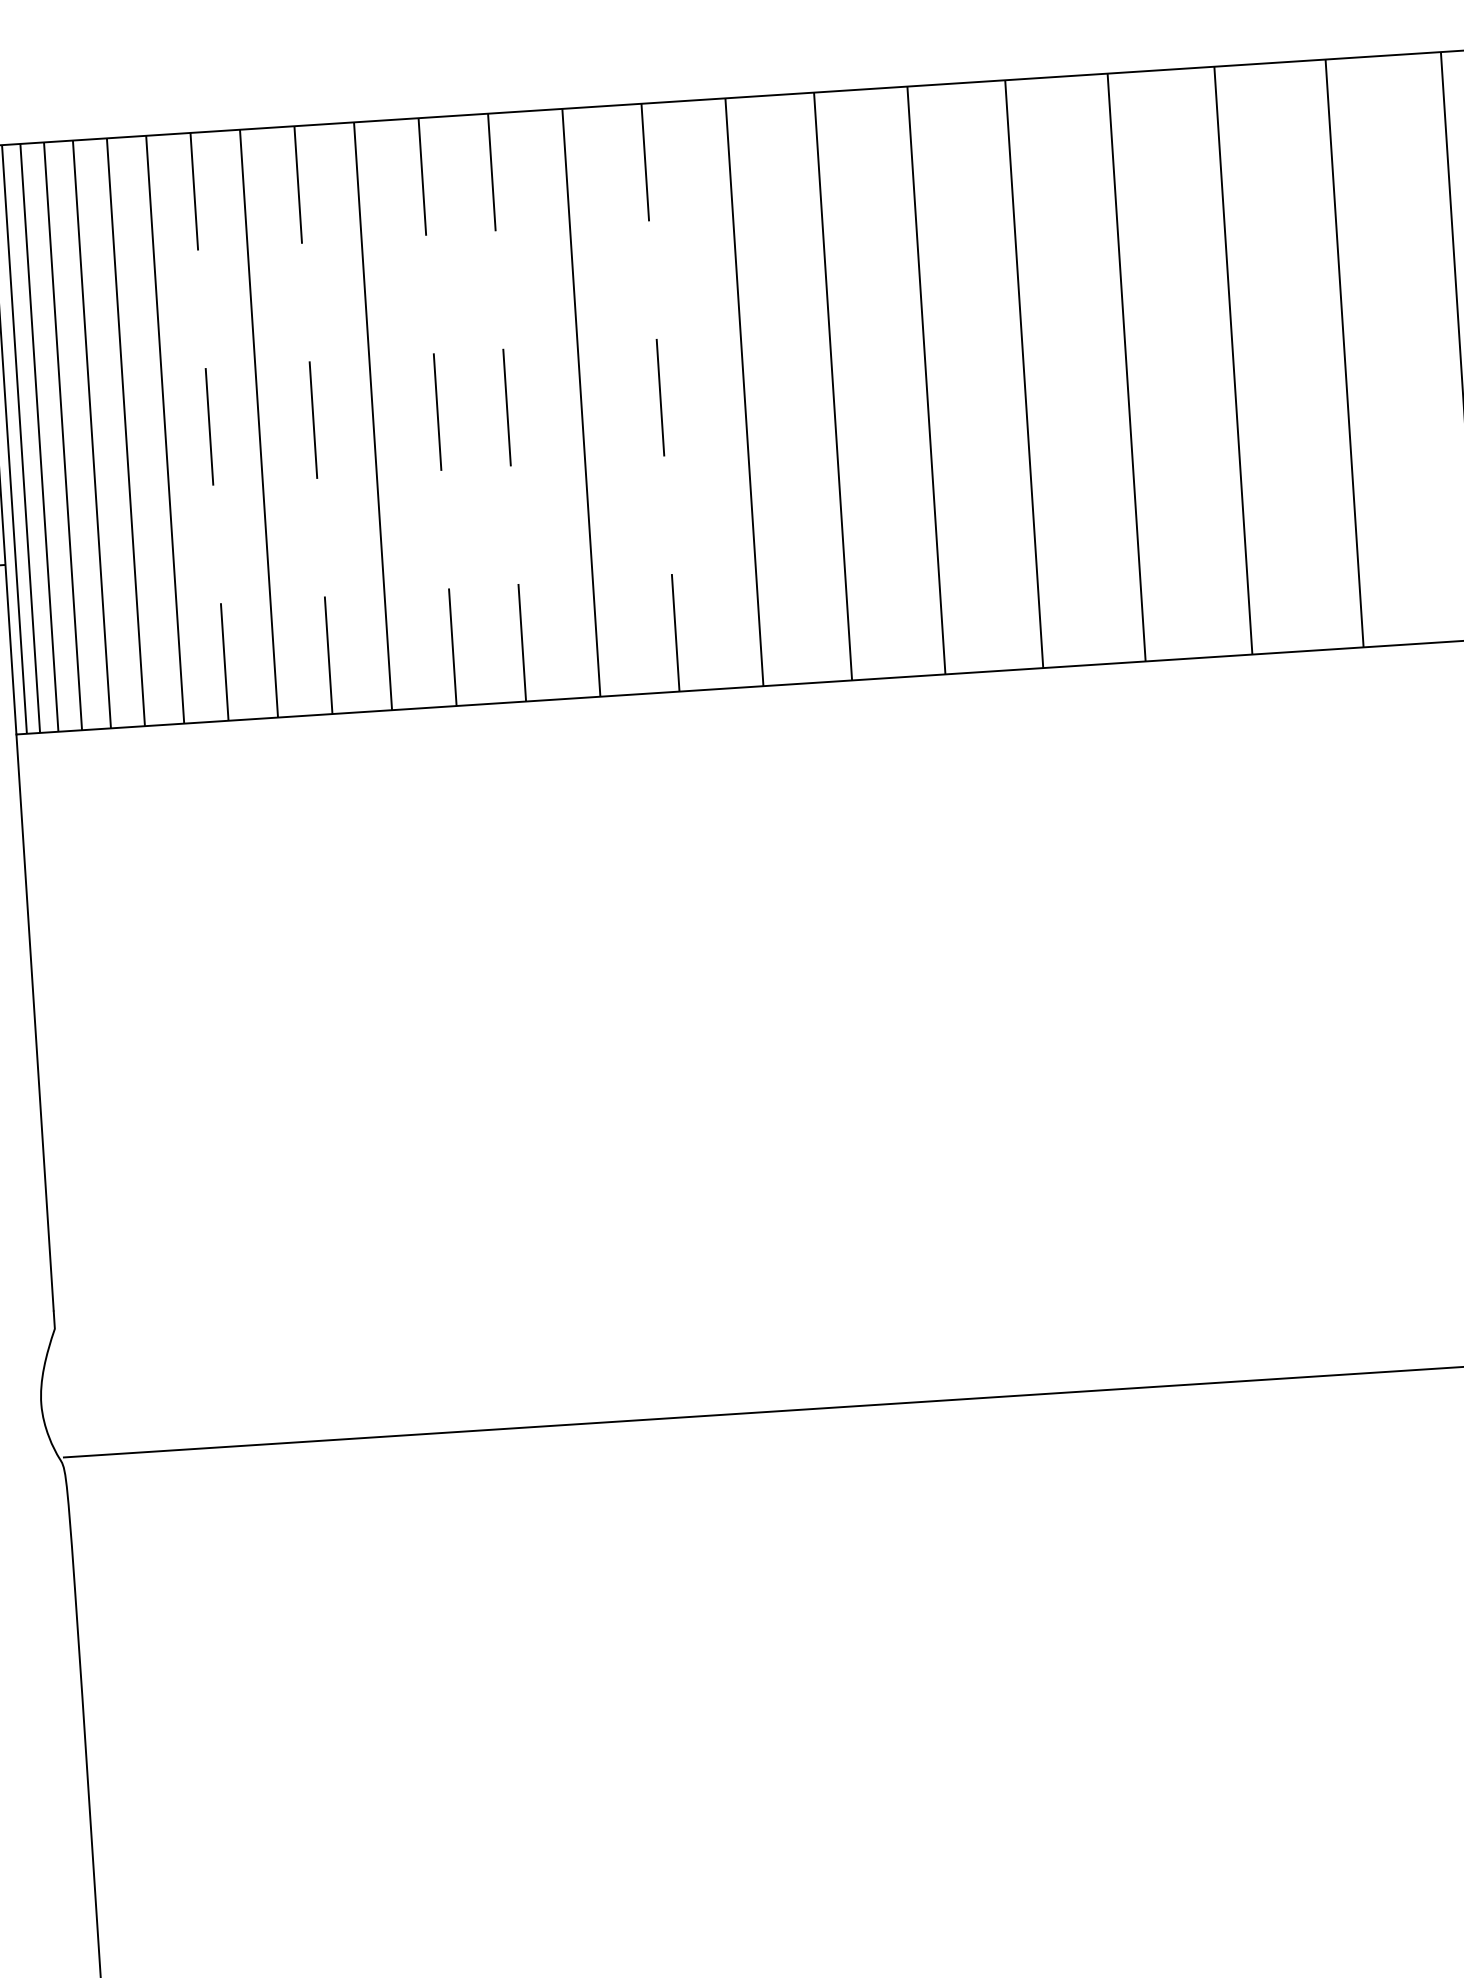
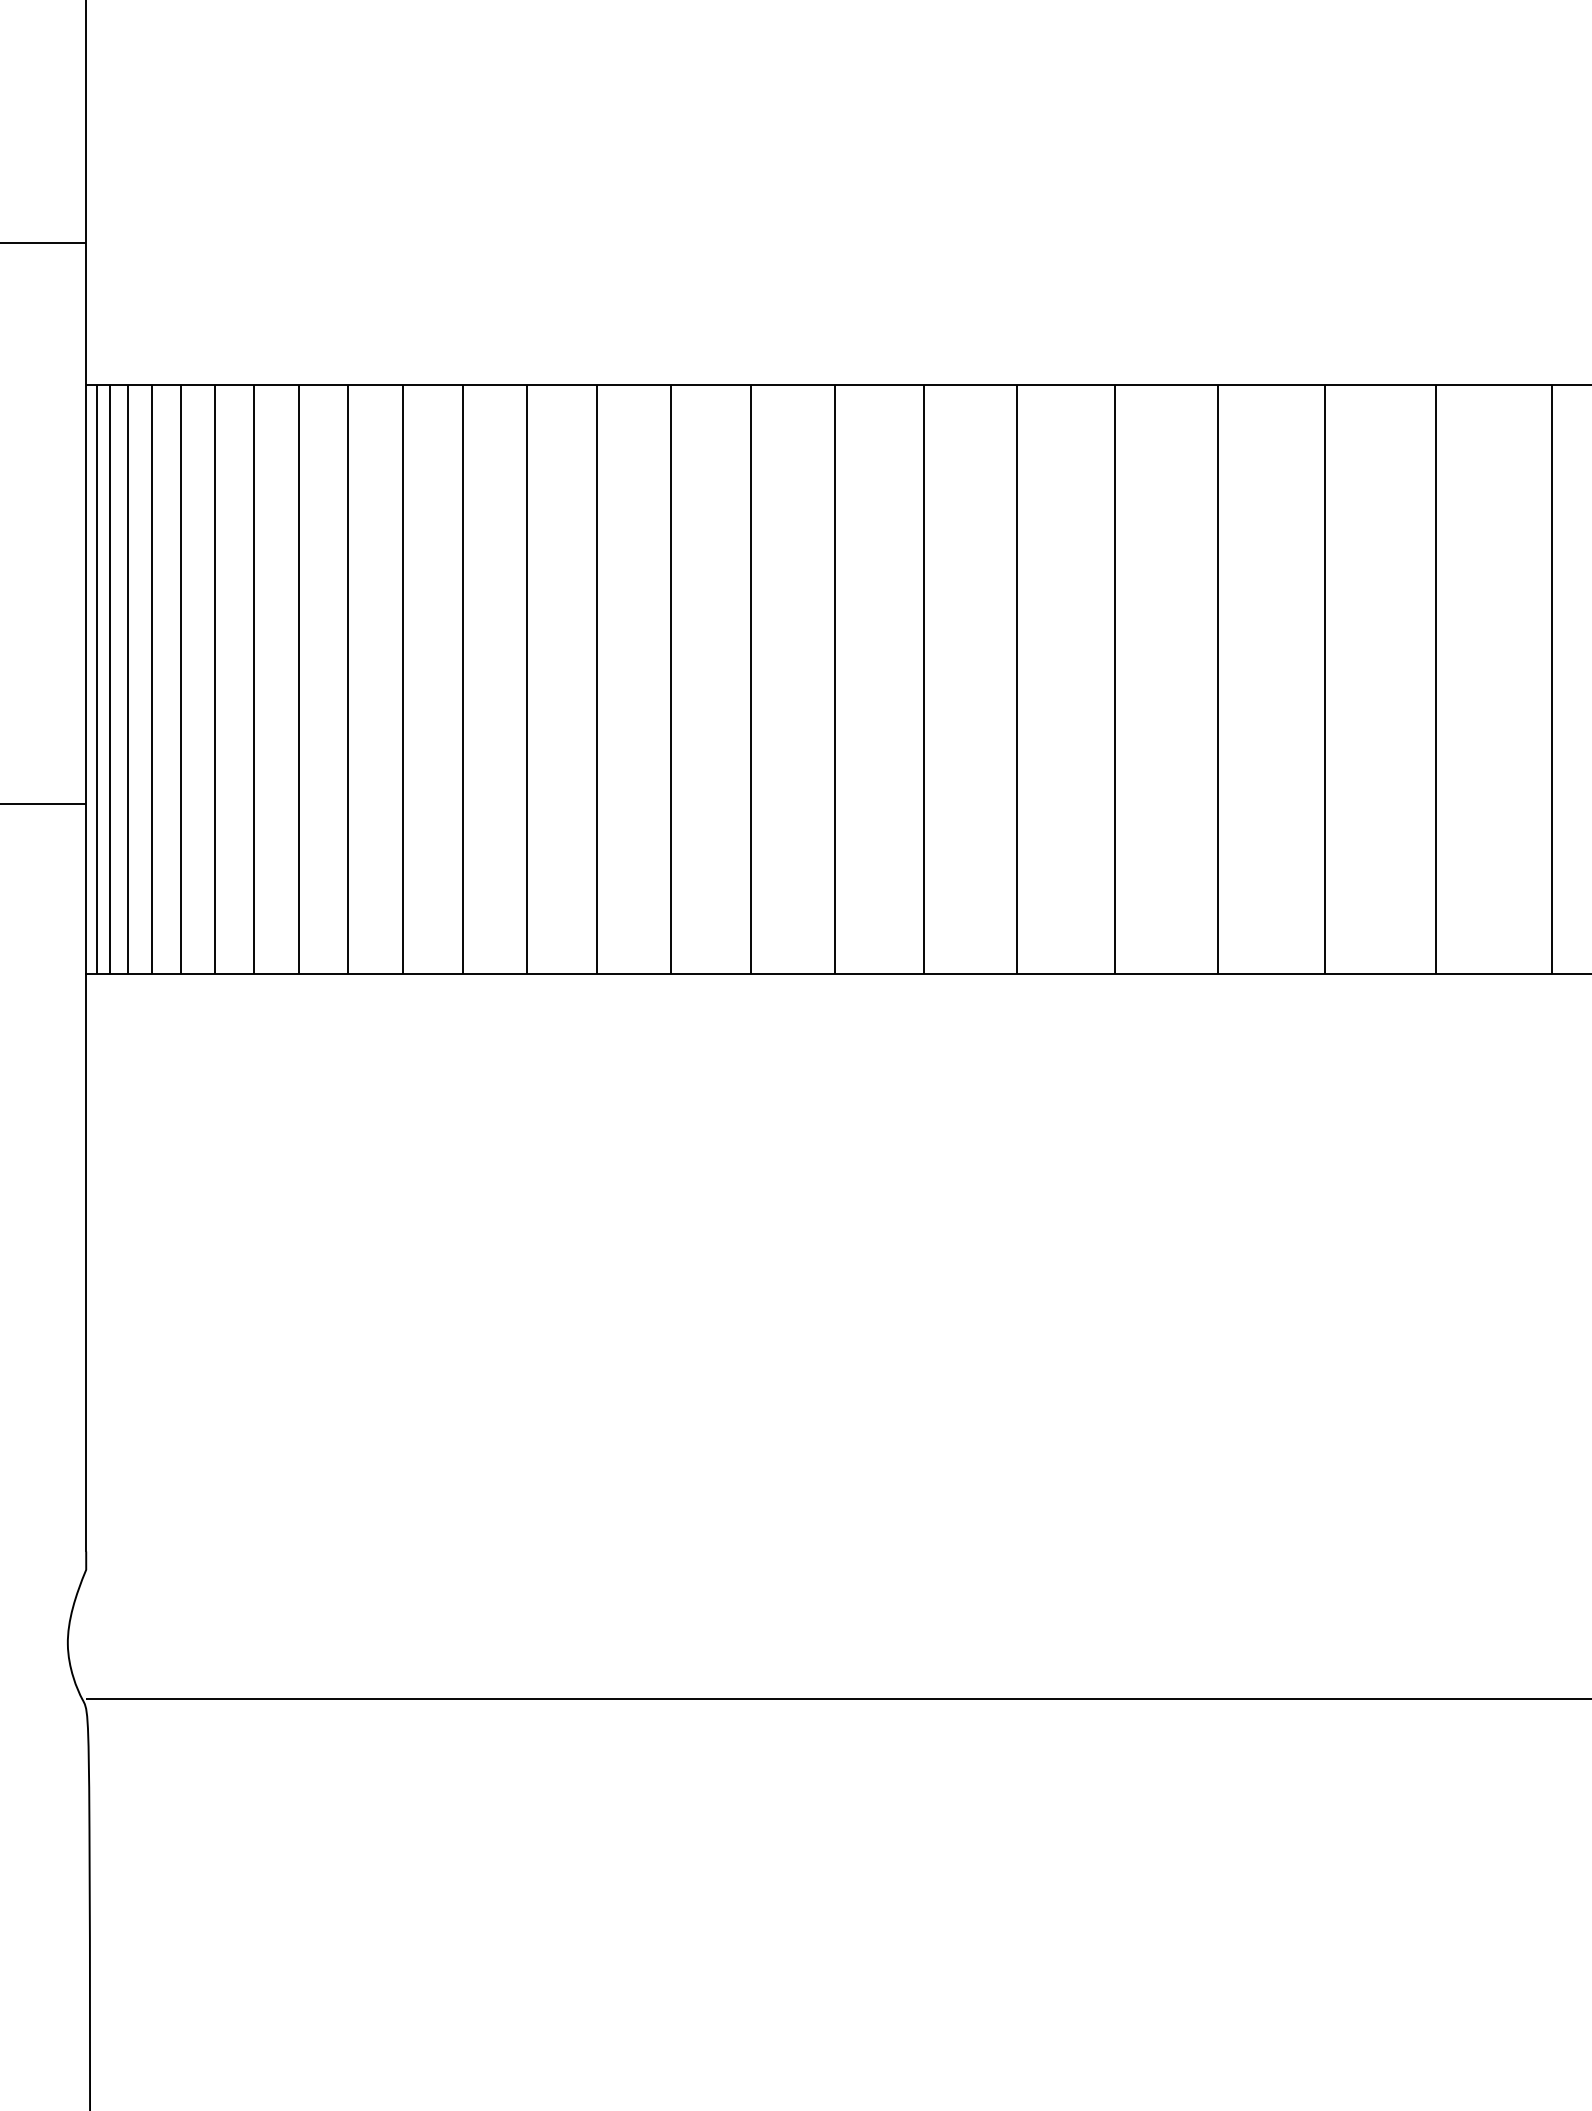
line: (660, 397) -> (750, 679), dashed -> solid
line: (506, 407) -> (596, 679), dashed -> solid
line: (437, 411) -> (527, 679), dashed -> solid
line: (313, 419) -> (402, 679), dashed -> solid
line: (209, 426) -> (298, 679), dashed -> solid

